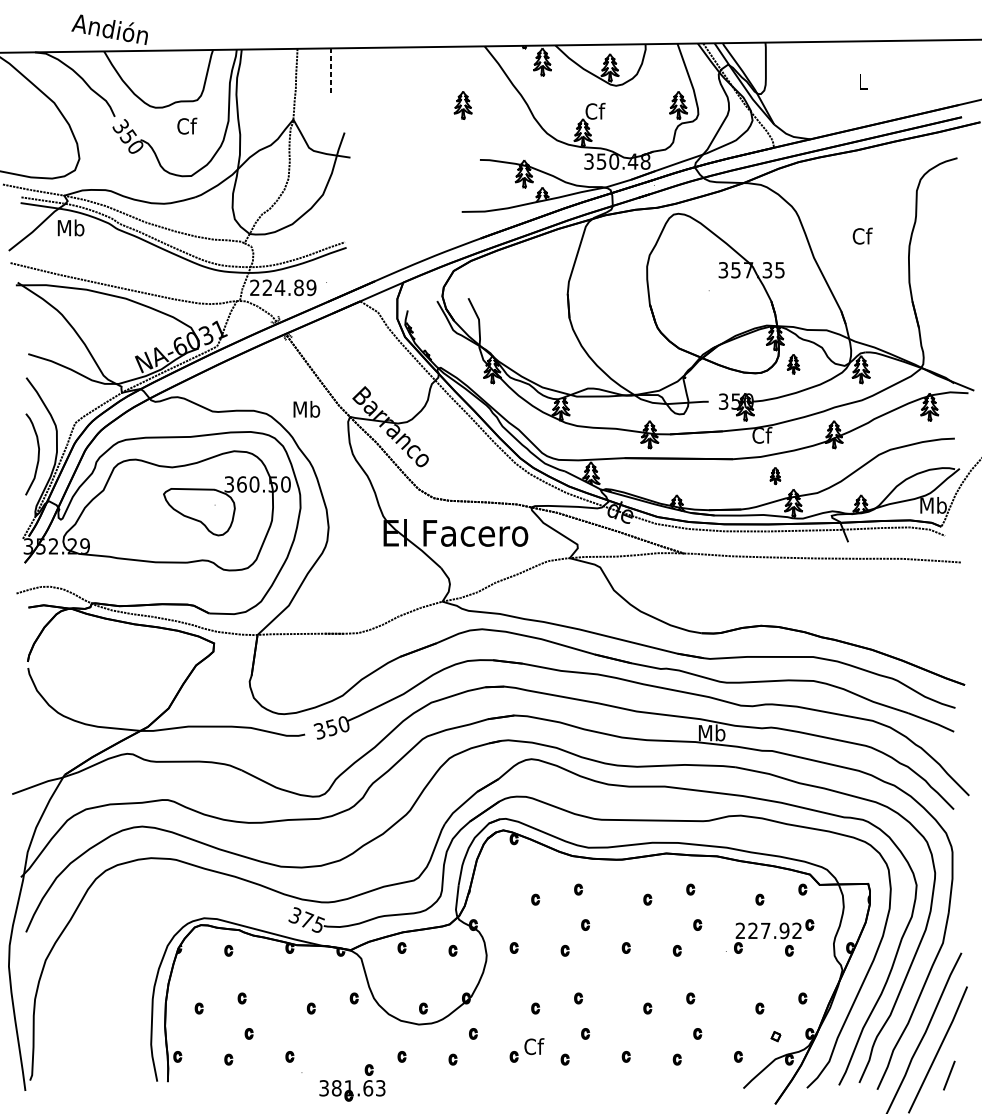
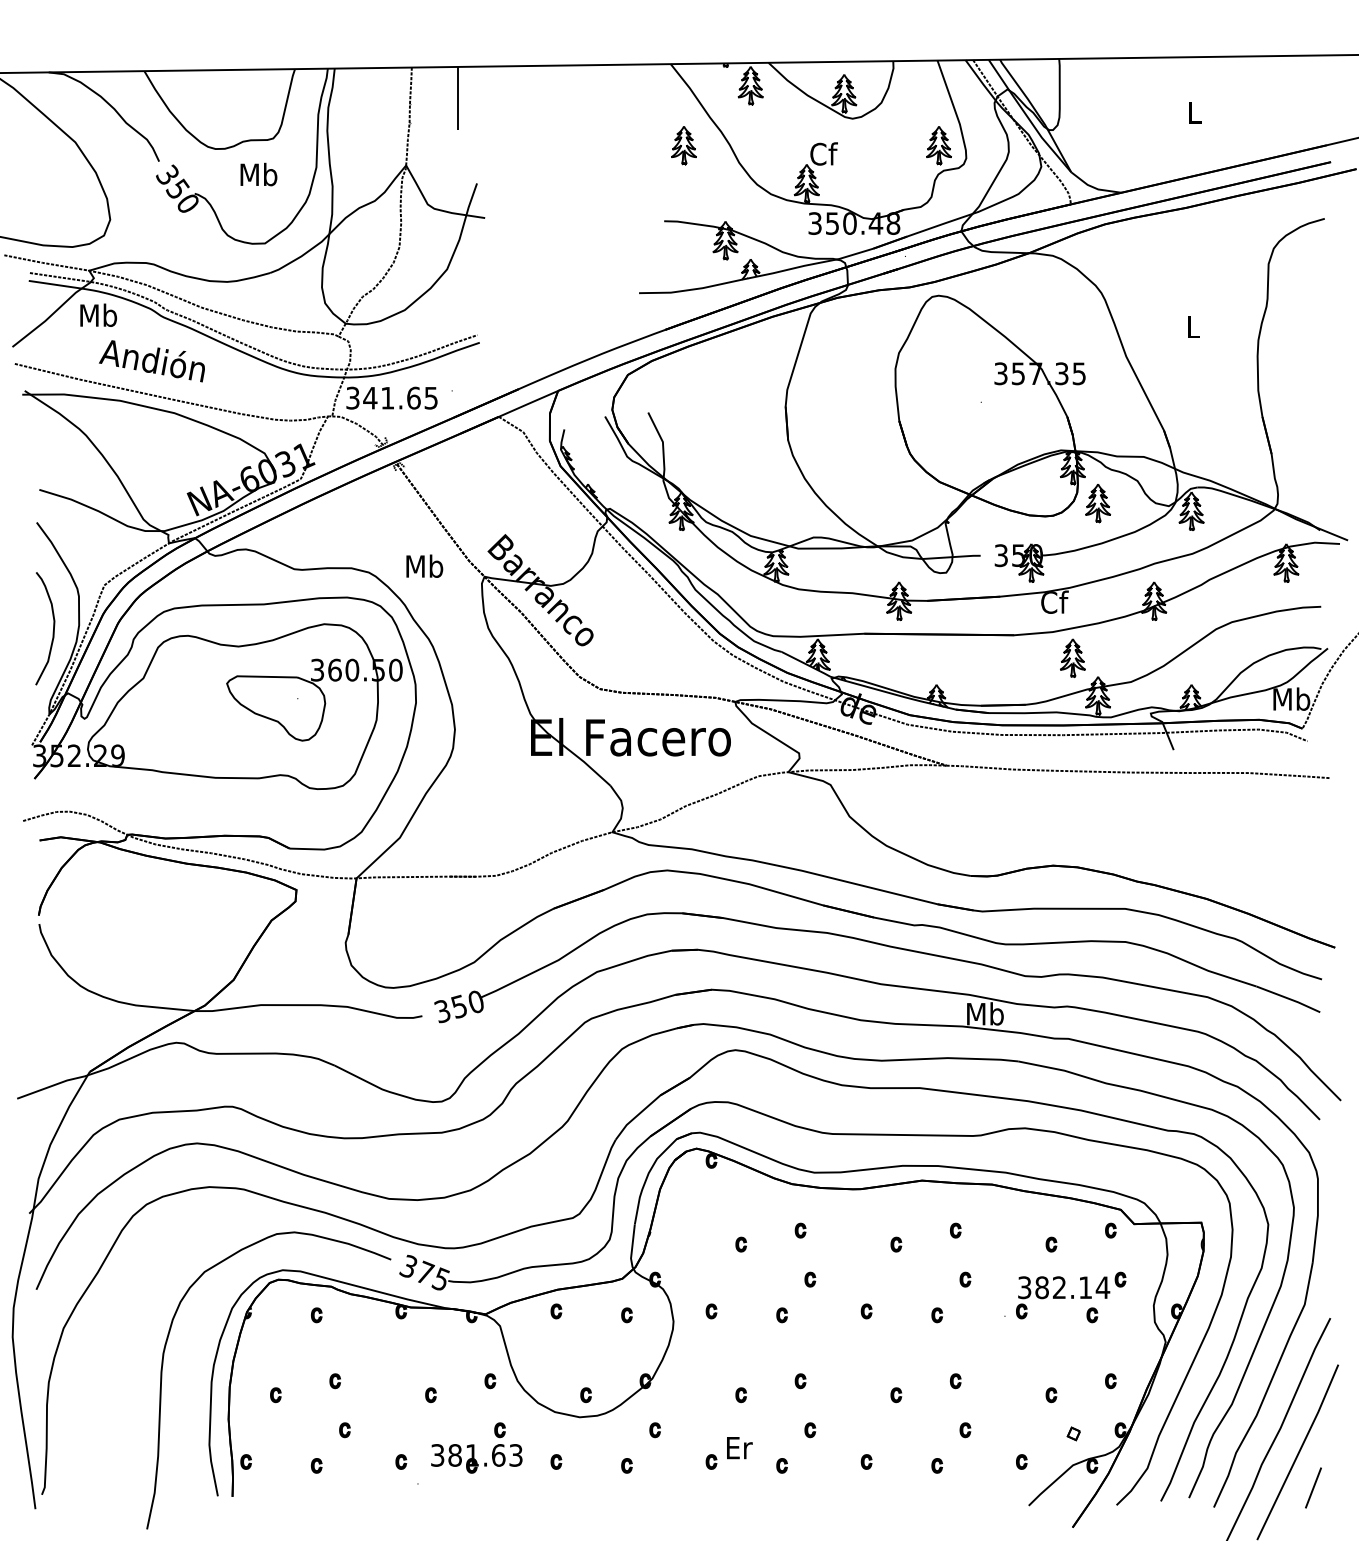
text: (109, 30) -> (151, 361), moved
line: (331, 71) -> (458, 98), dashed -> solid
part: (462, 105) -> (683, 145), moved
text: (186, 126) -> (258, 174), Cf -> Mb
text: (862, 236) -> (1193, 326), Cf -> L
text: (283, 287) -> (392, 397), 224.89 -> 341.65
part: (793, 363) -> (1097, 503), size x1.43
part: (775, 475) -> (1072, 657), size x1.67
text: (769, 930) -> (1064, 1287), 227.92 -> 382.14
curve: (117, 997) -> (162, 1379), added
text: (534, 1046) -> (739, 1447), Cf -> Er
part: (352, 1082) -> (476, 1447), moved

